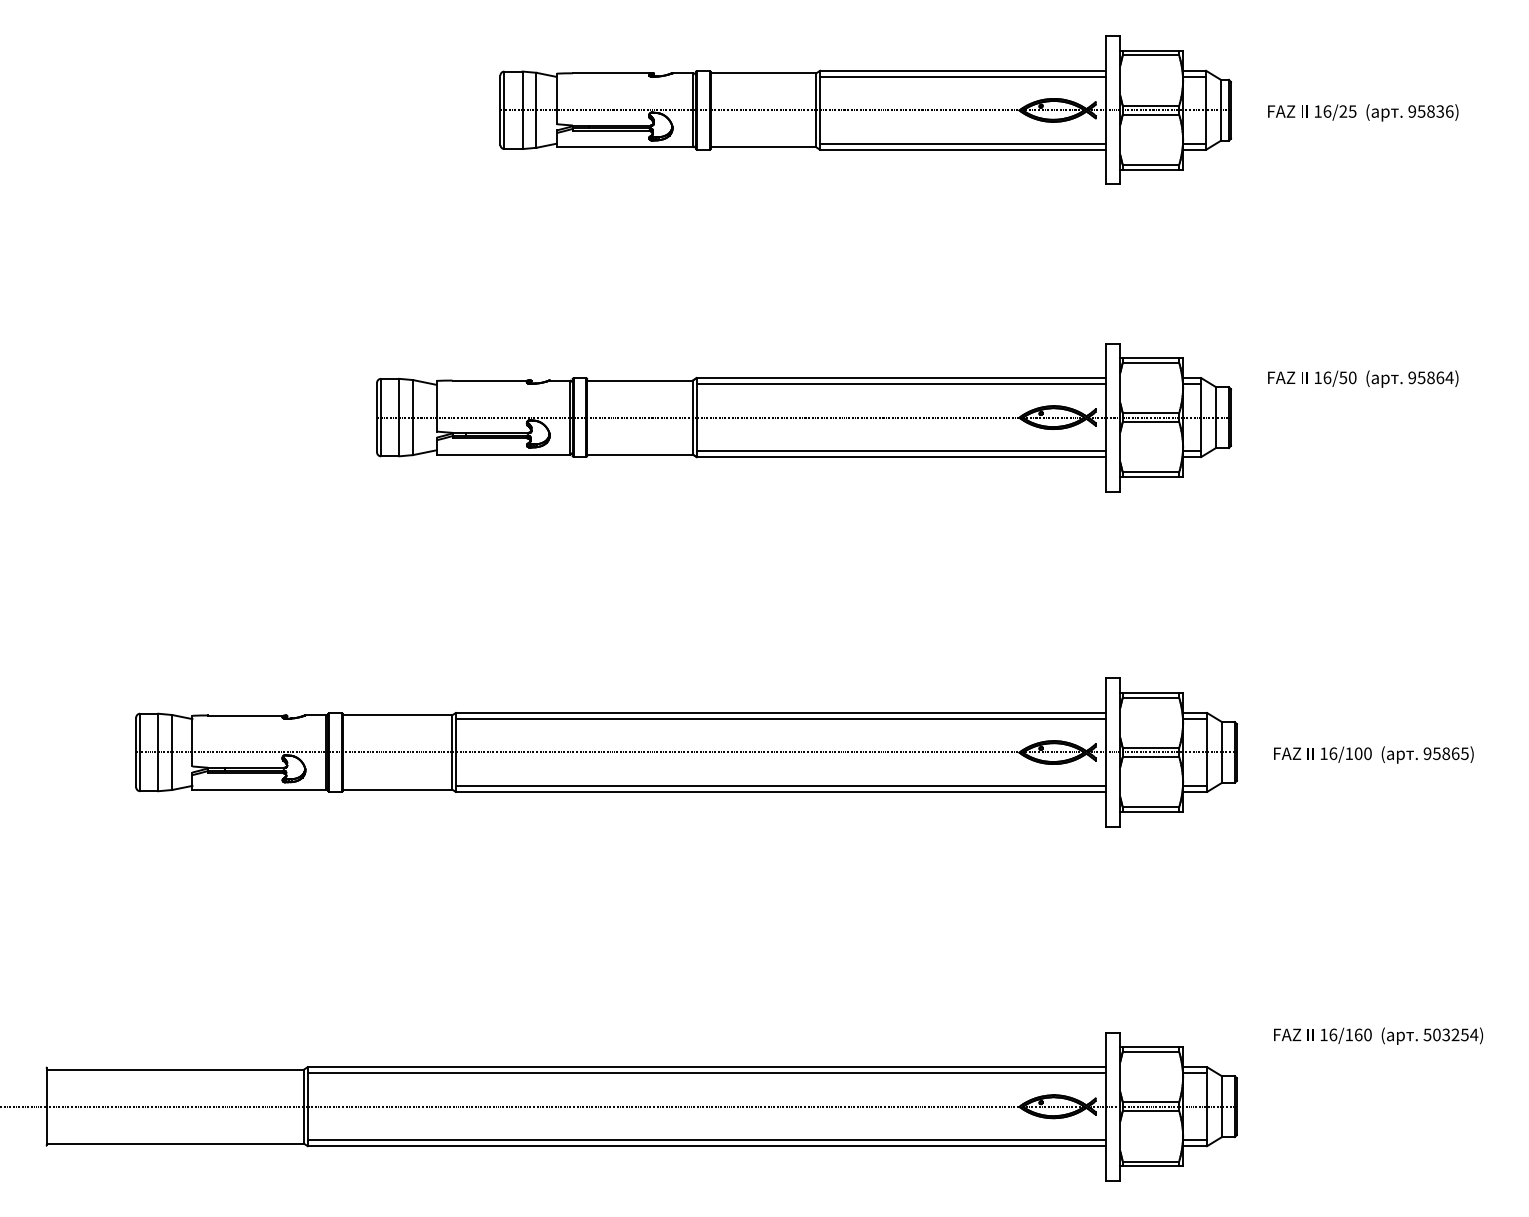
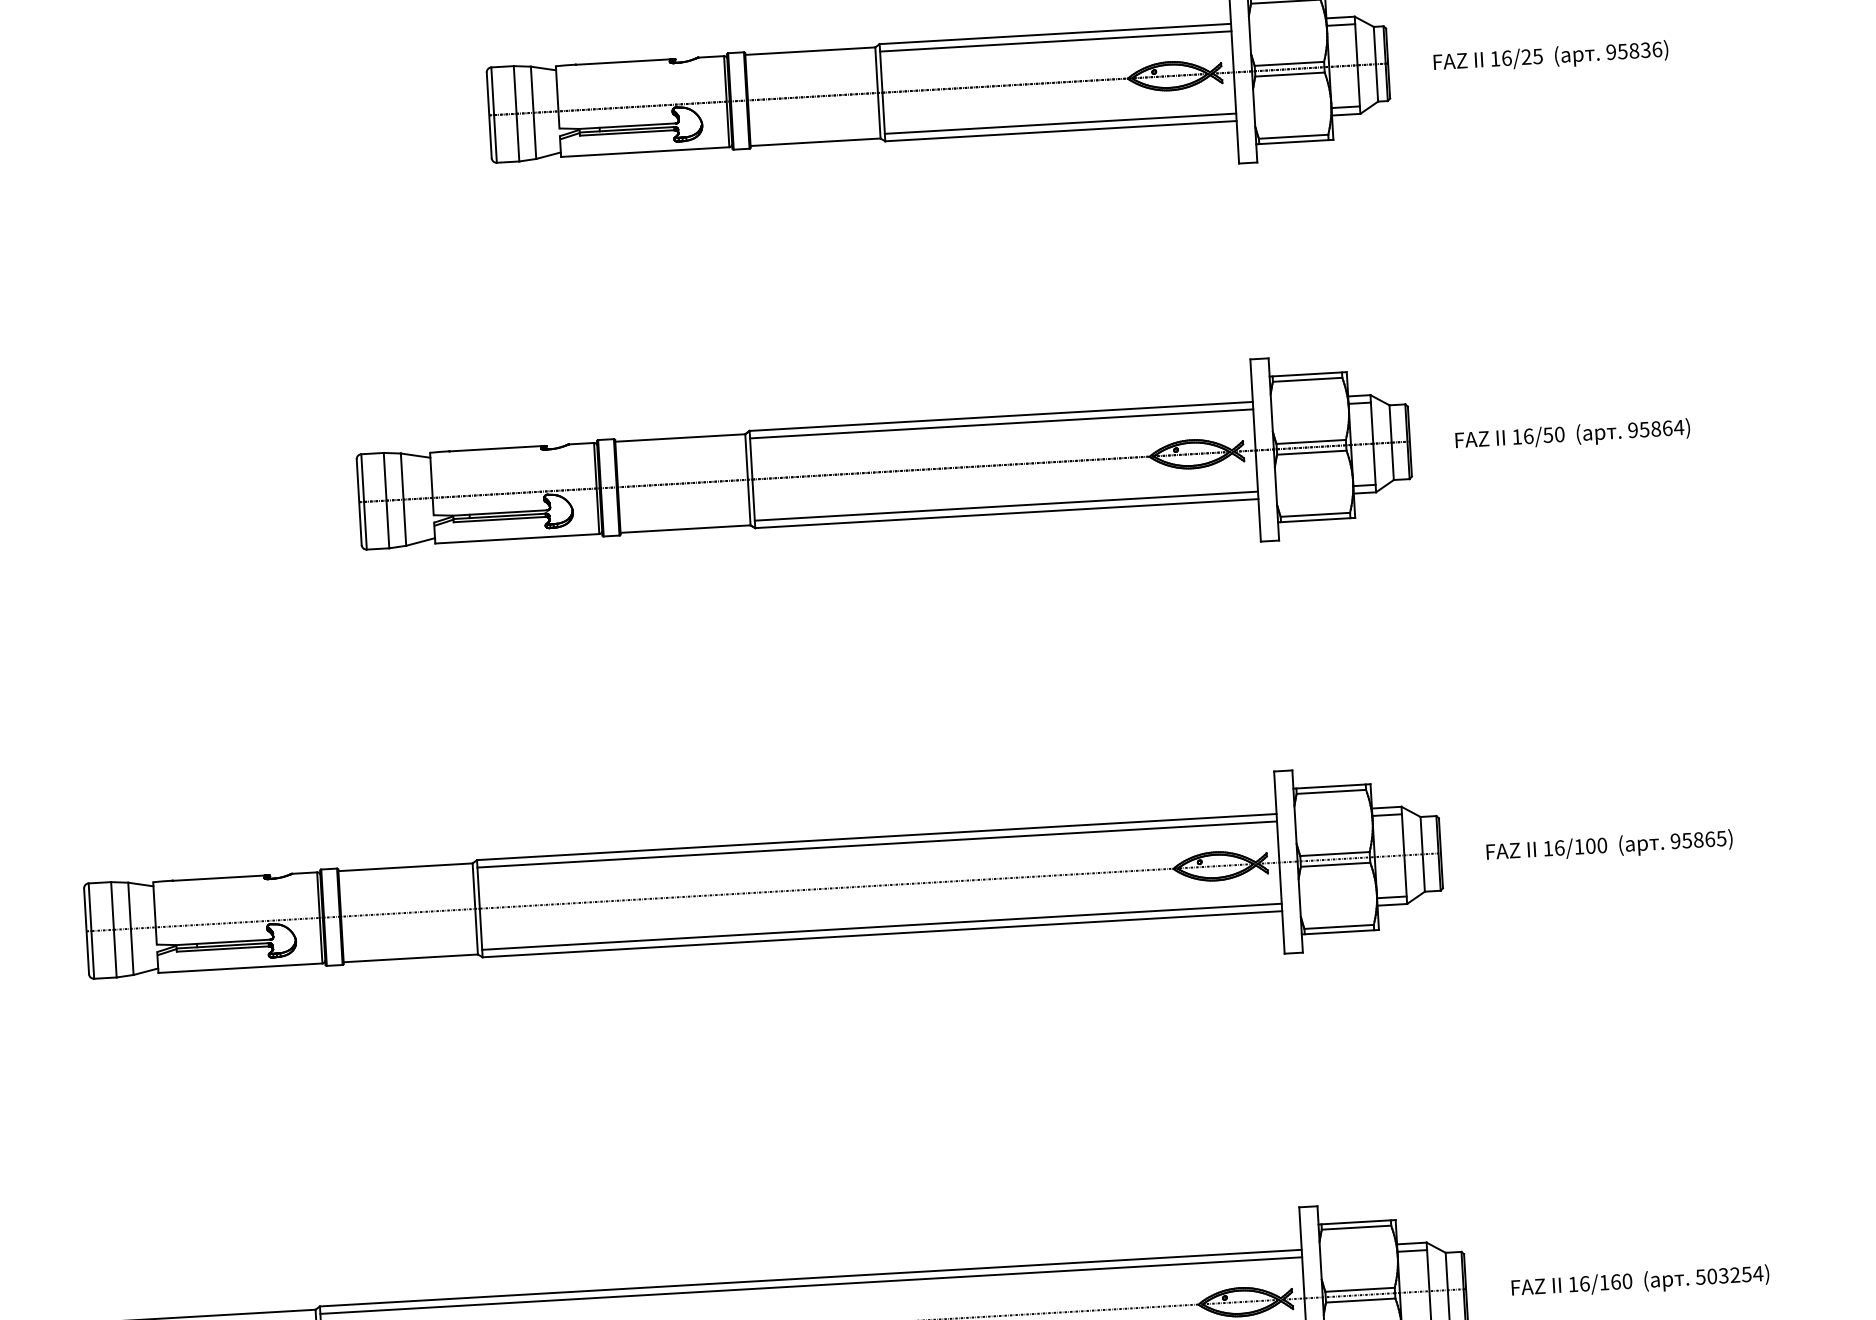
text: (1363, 378) -> (1573, 434), moved
text: (1378, 1035) -> (1640, 1281), moved

